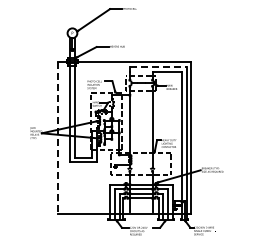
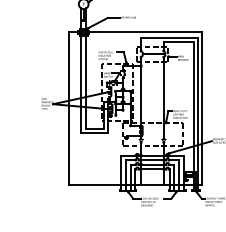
line: (158, 66) -> (169, 37), dashed -> solid
line: (57, 138) -> (68, 109), dashed -> solid

